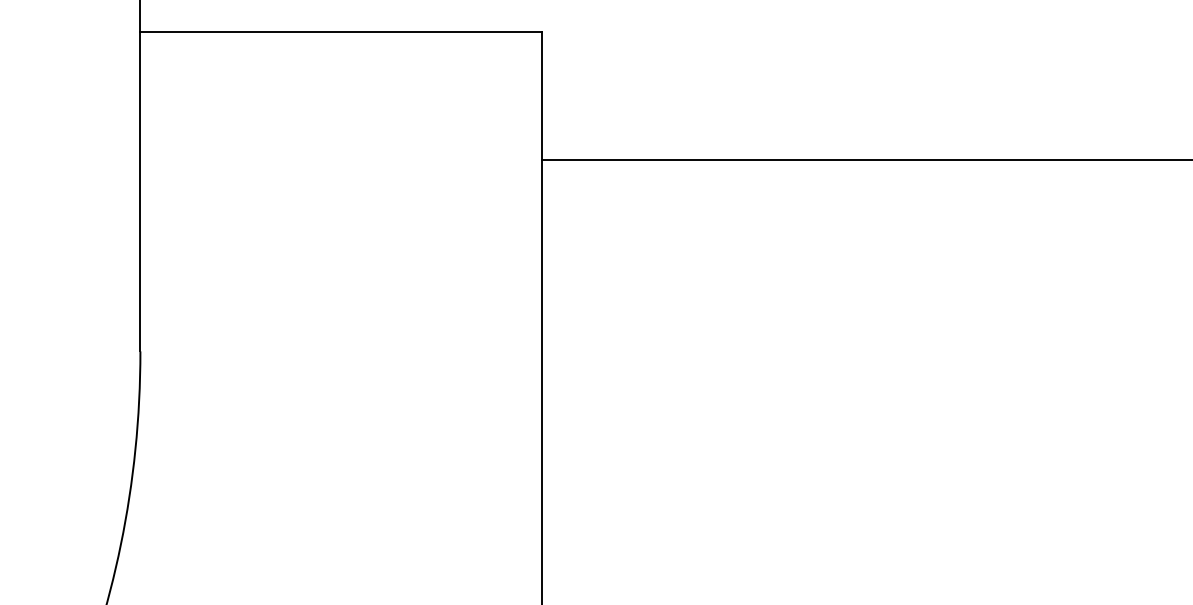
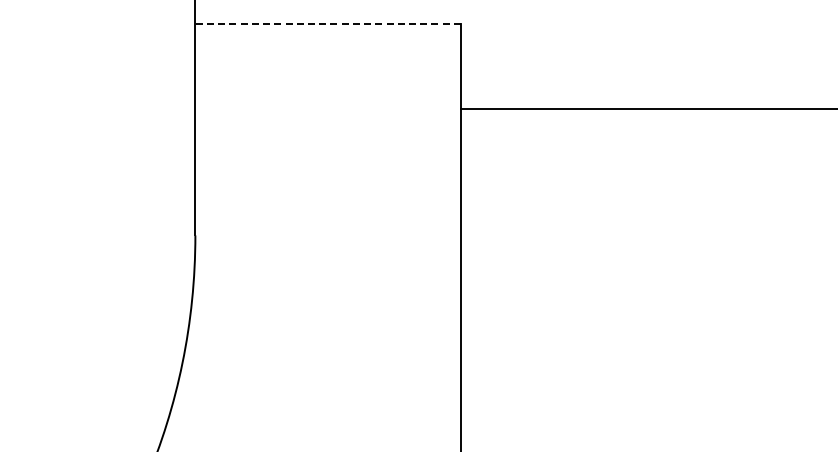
line: (341, 32) -> (328, 24), solid -> dashed

